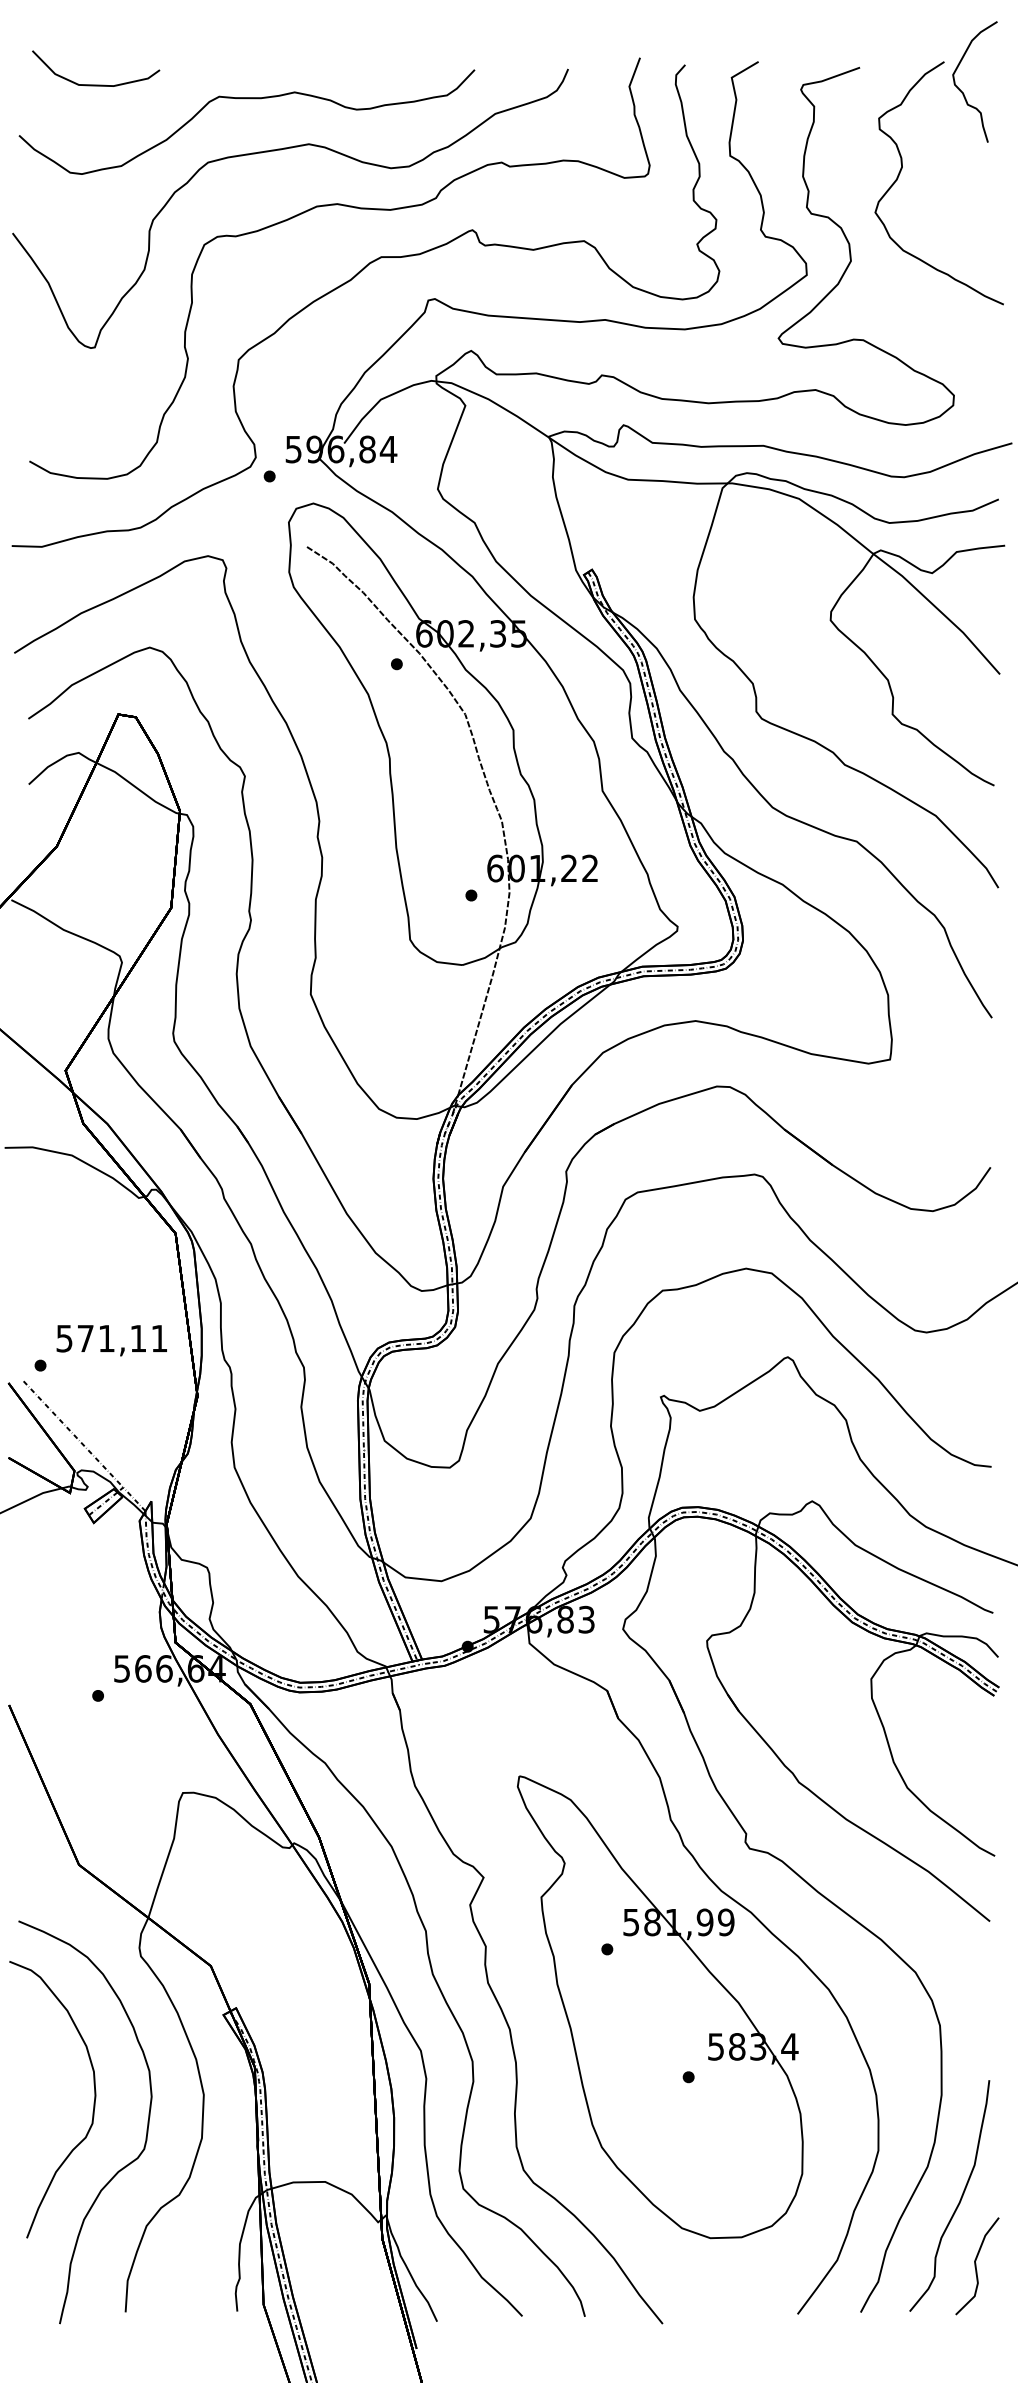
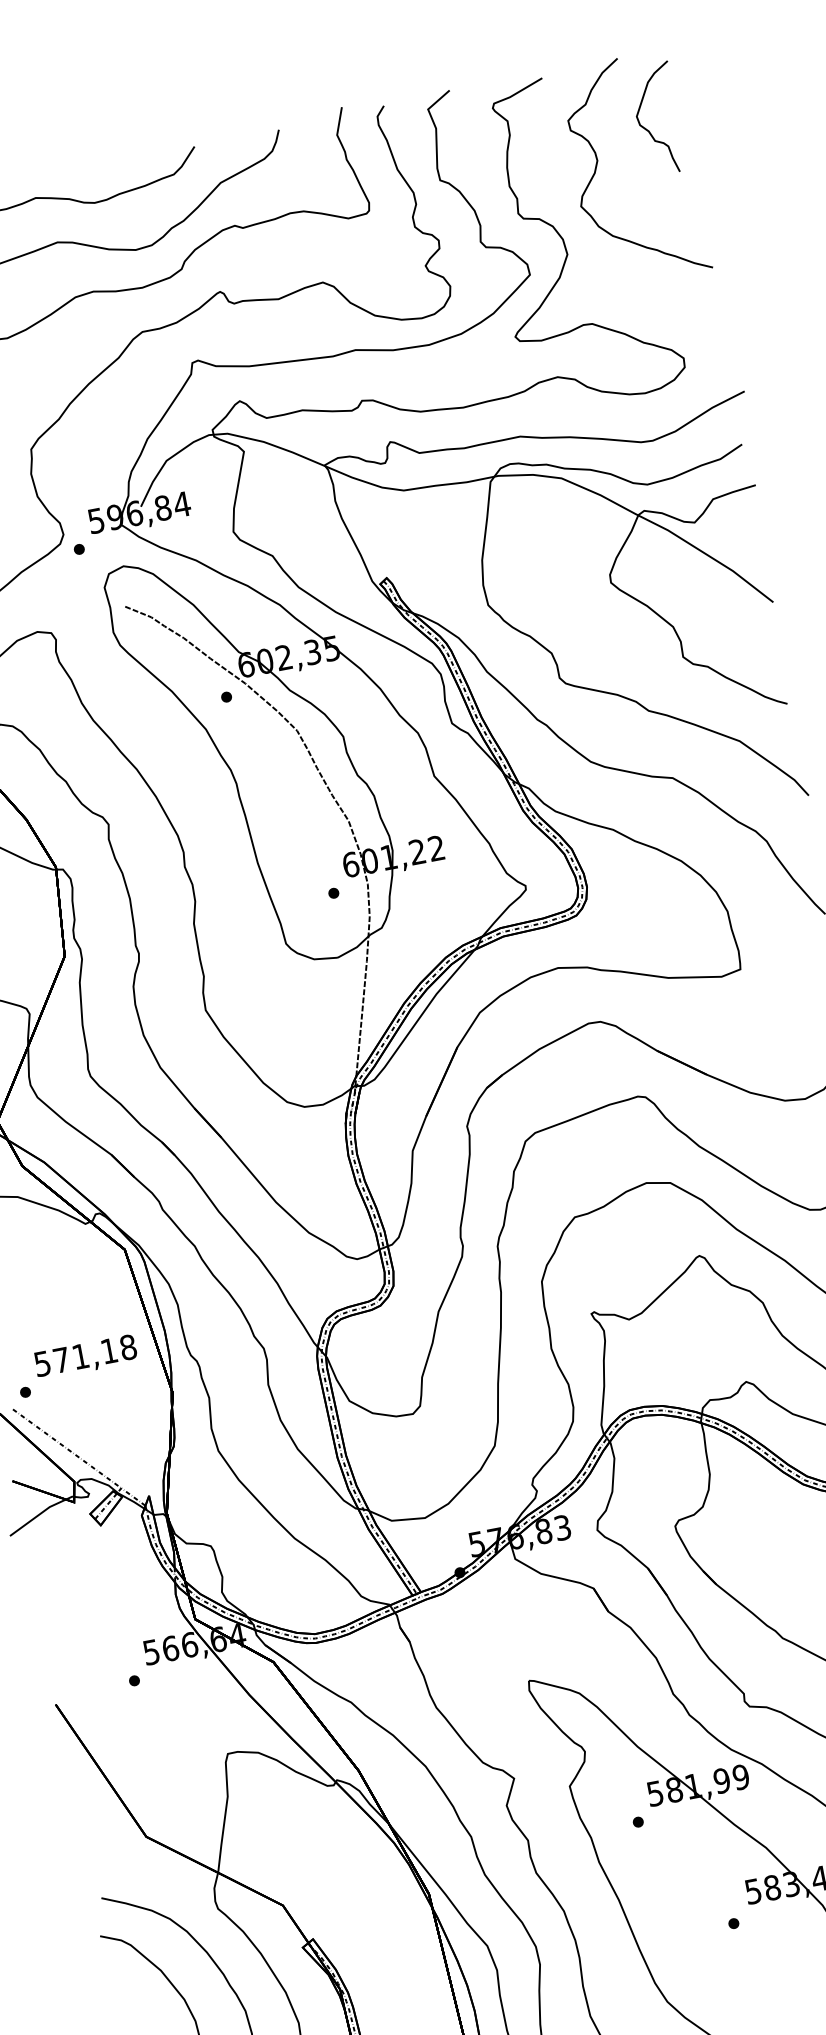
curve: (963, 92) -> (649, 130), moved
text: (159, 1338) -> (128, 1347), 571,11 -> 571,18

